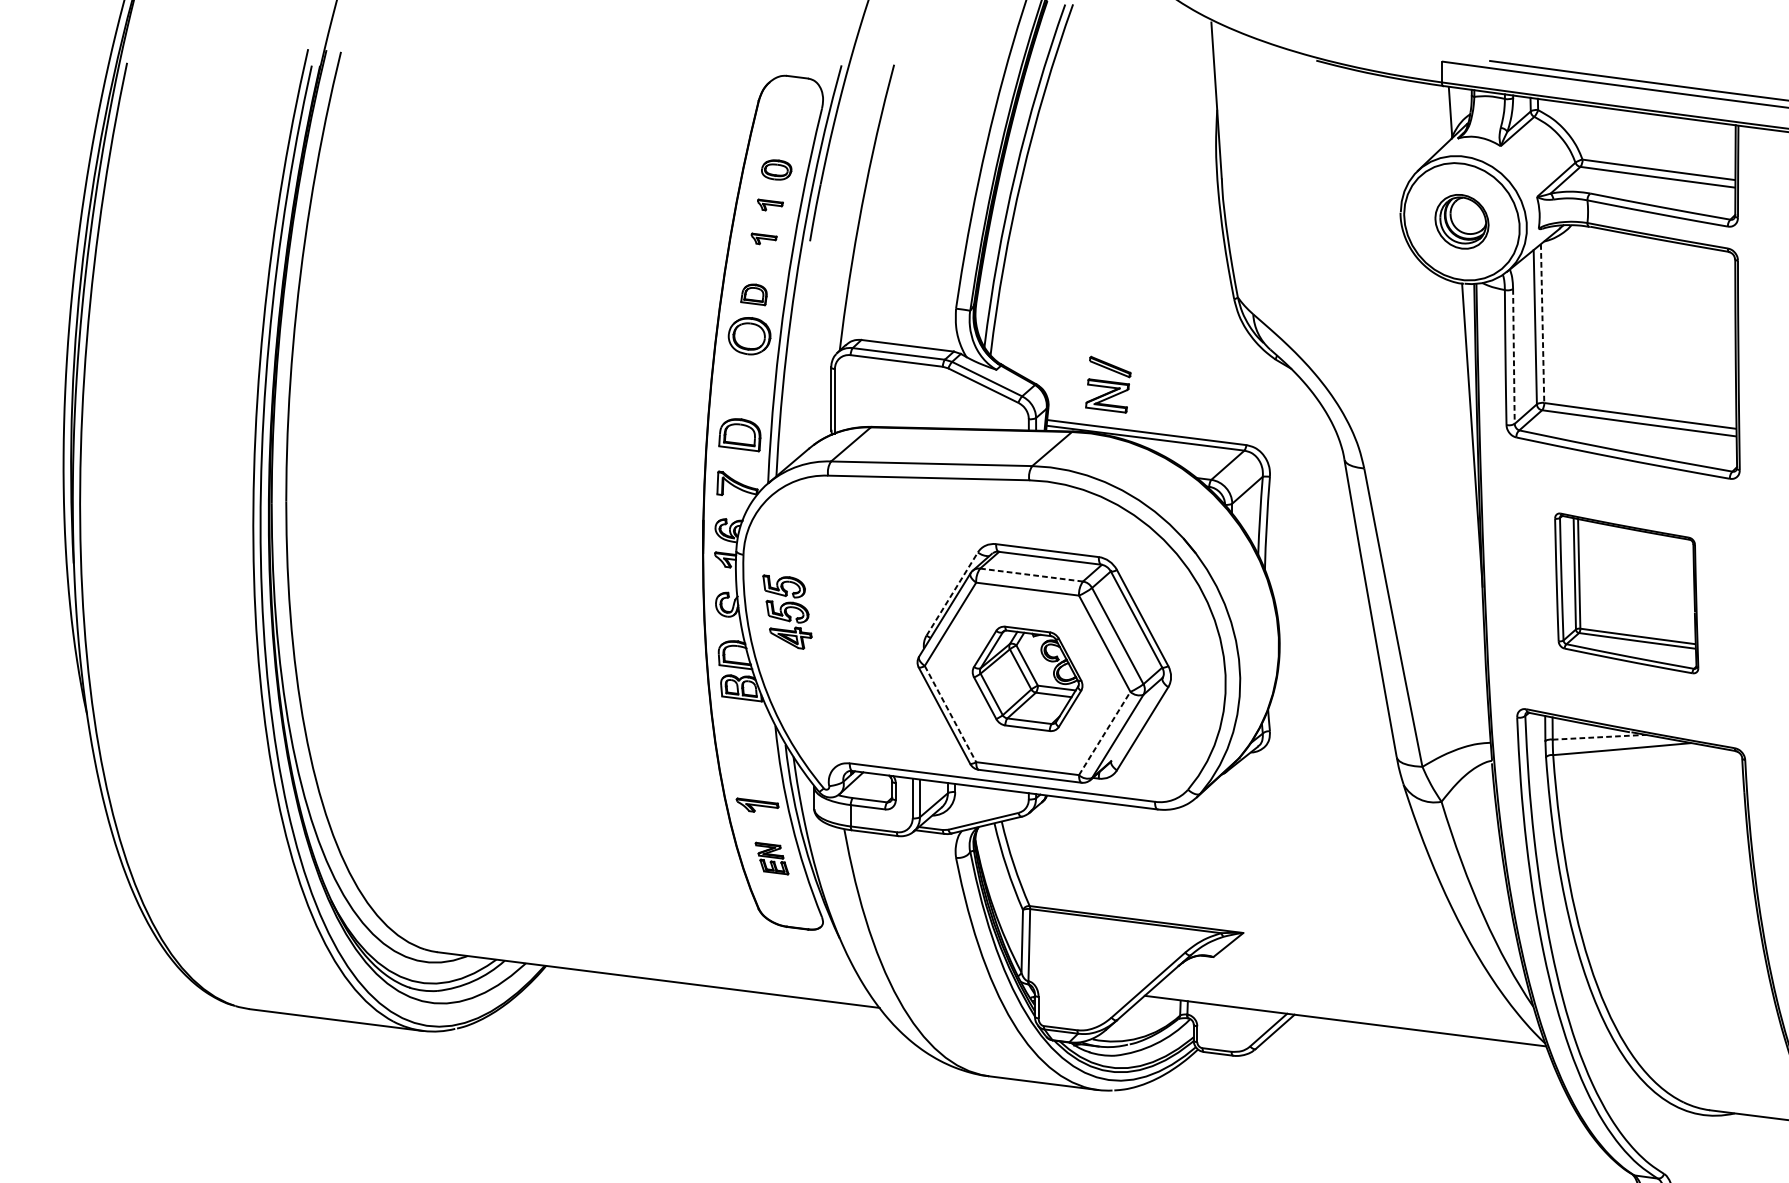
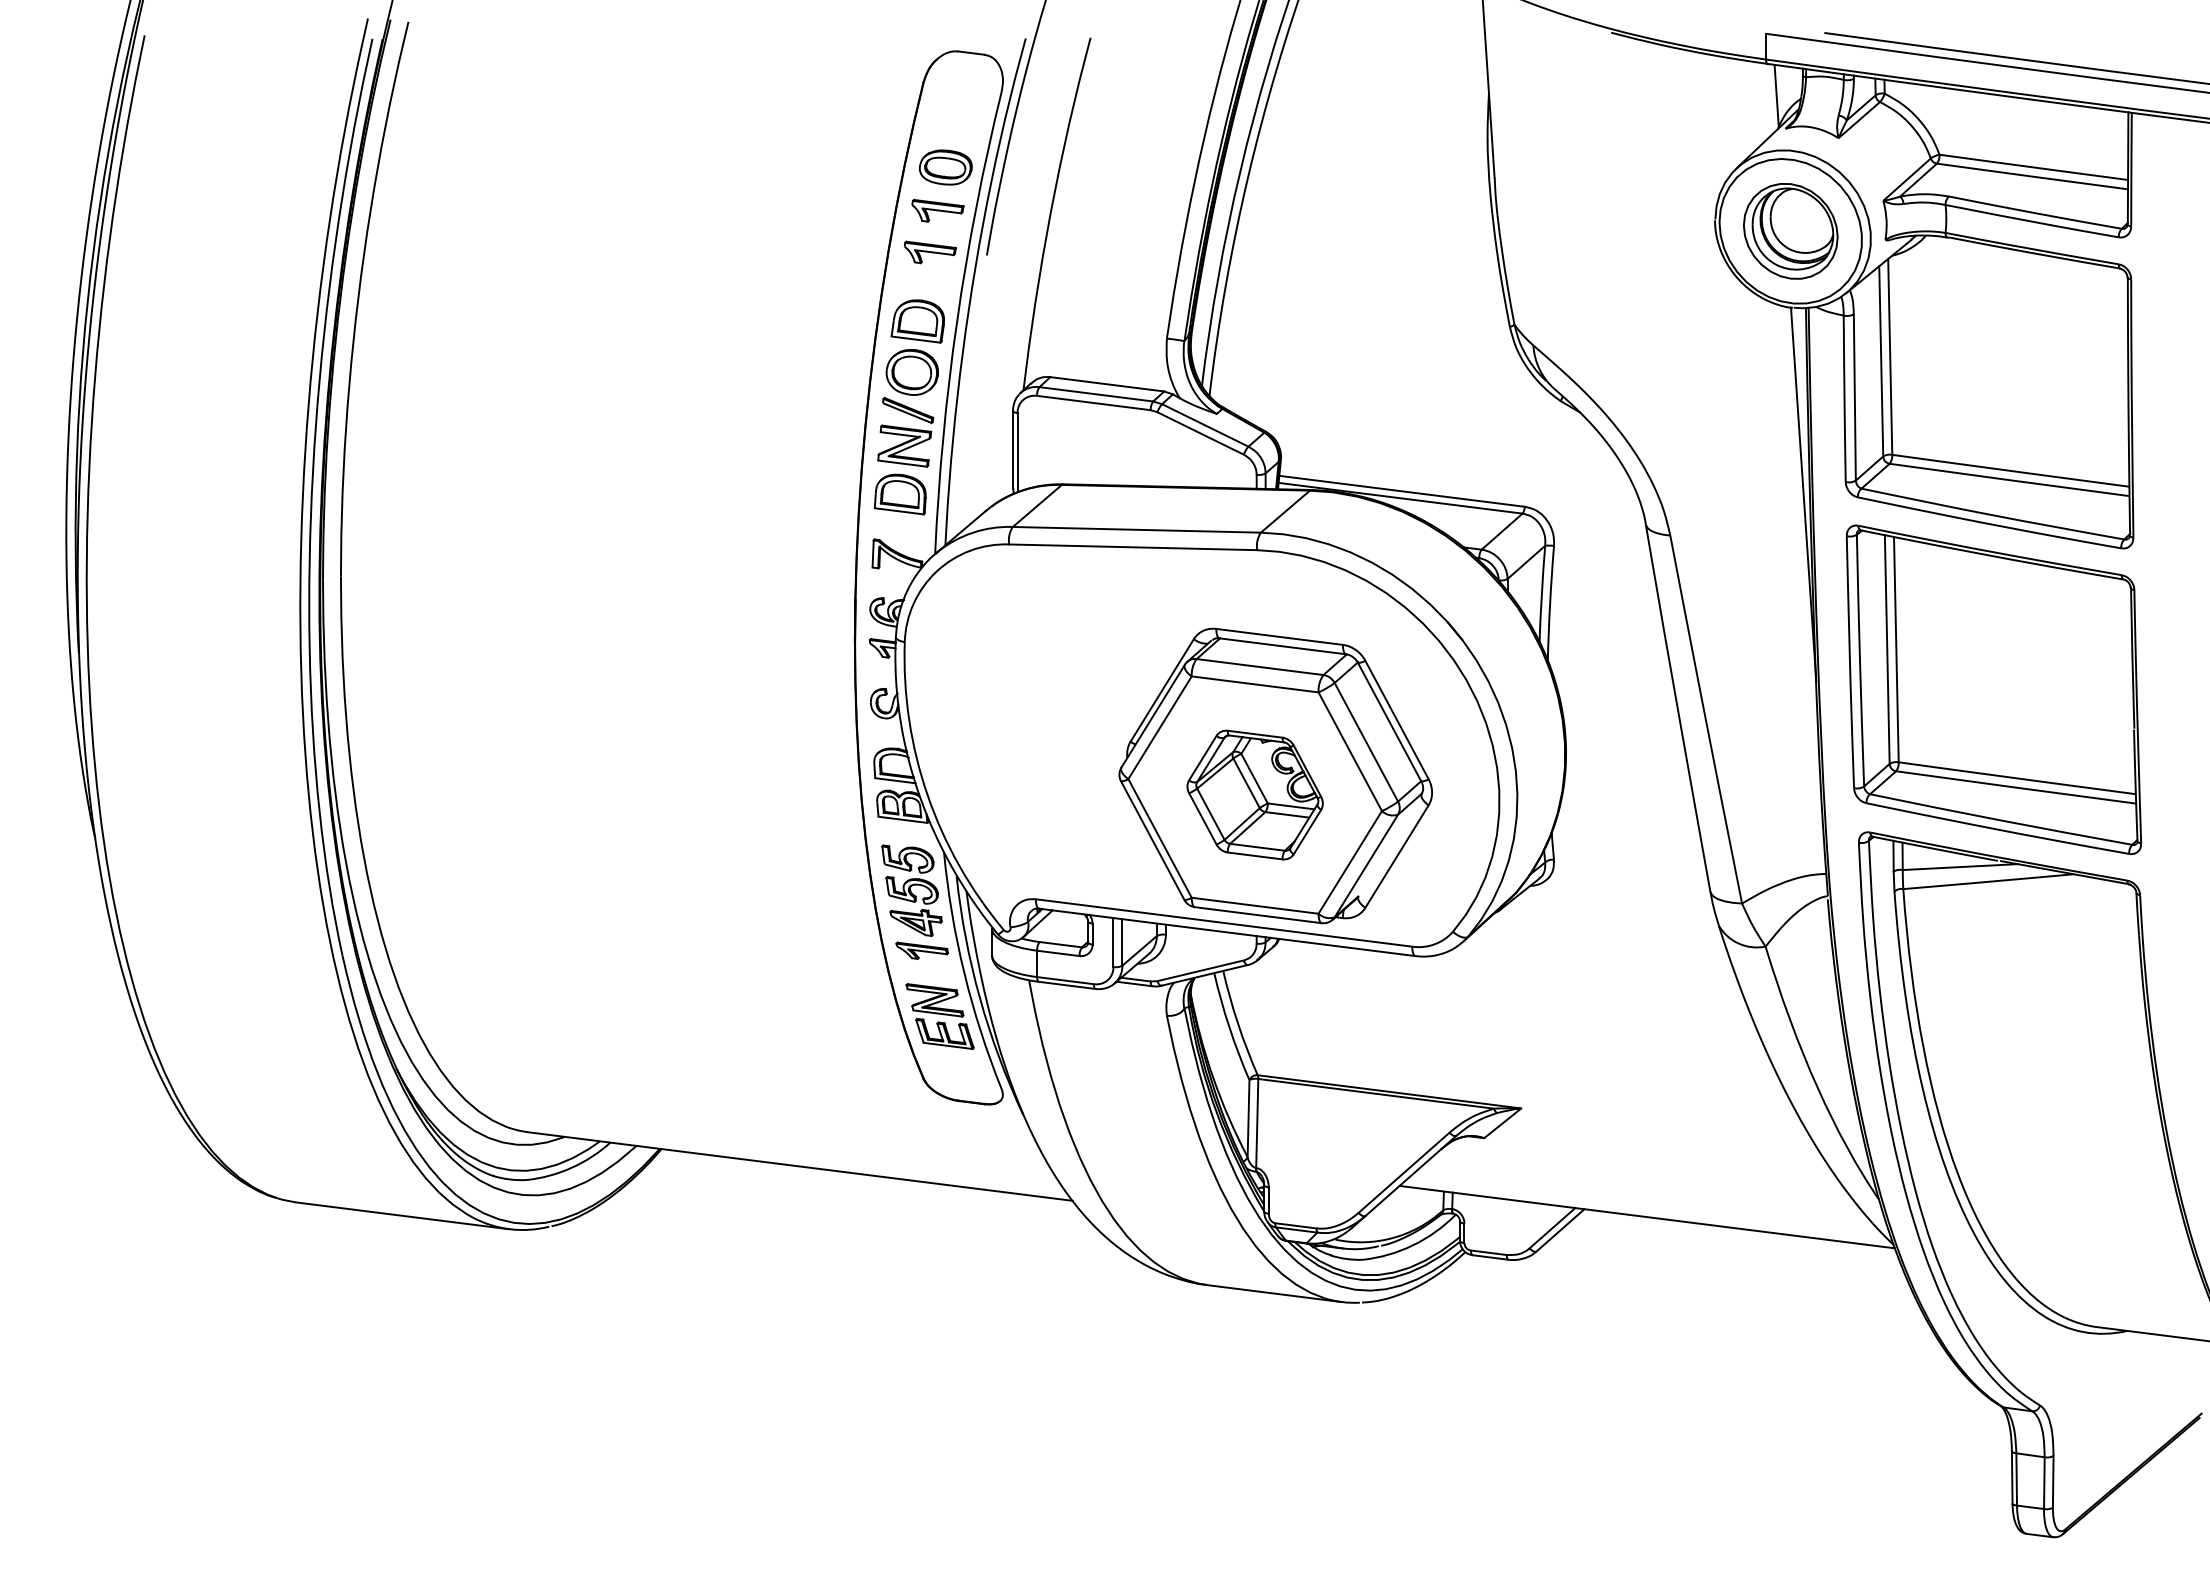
part: (776, 169) -> (945, 167), size x1.43
part: (770, 204) -> (937, 210), size x1.67
part: (1461, 221) -> (1790, 231), size x1.43
part: (763, 238) -> (929, 252), size x1.67
part: (753, 294) -> (917, 321), size x1.67
line: (1542, 323) -> (1890, 356), dashed -> solid
line: (1513, 356) -> (1854, 397), dashed -> solid
part: (1108, 384) -> (905, 431), moved
line: (1031, 575) -> (1260, 667), dashed -> solid
part: (1626, 593) -> (1993, 689), size x1.67
line: (952, 594) -> (1162, 690), dashed -> solid
part: (787, 611) -> (911, 890), moved
line: (950, 714) -> (1160, 838), dashed -> solid
line: (1104, 732) -> (1350, 861), dashed -> solid
line: (1599, 737) -> (1960, 867), dashed -> solid
part: (771, 858) -> (939, 1016), size x1.67

